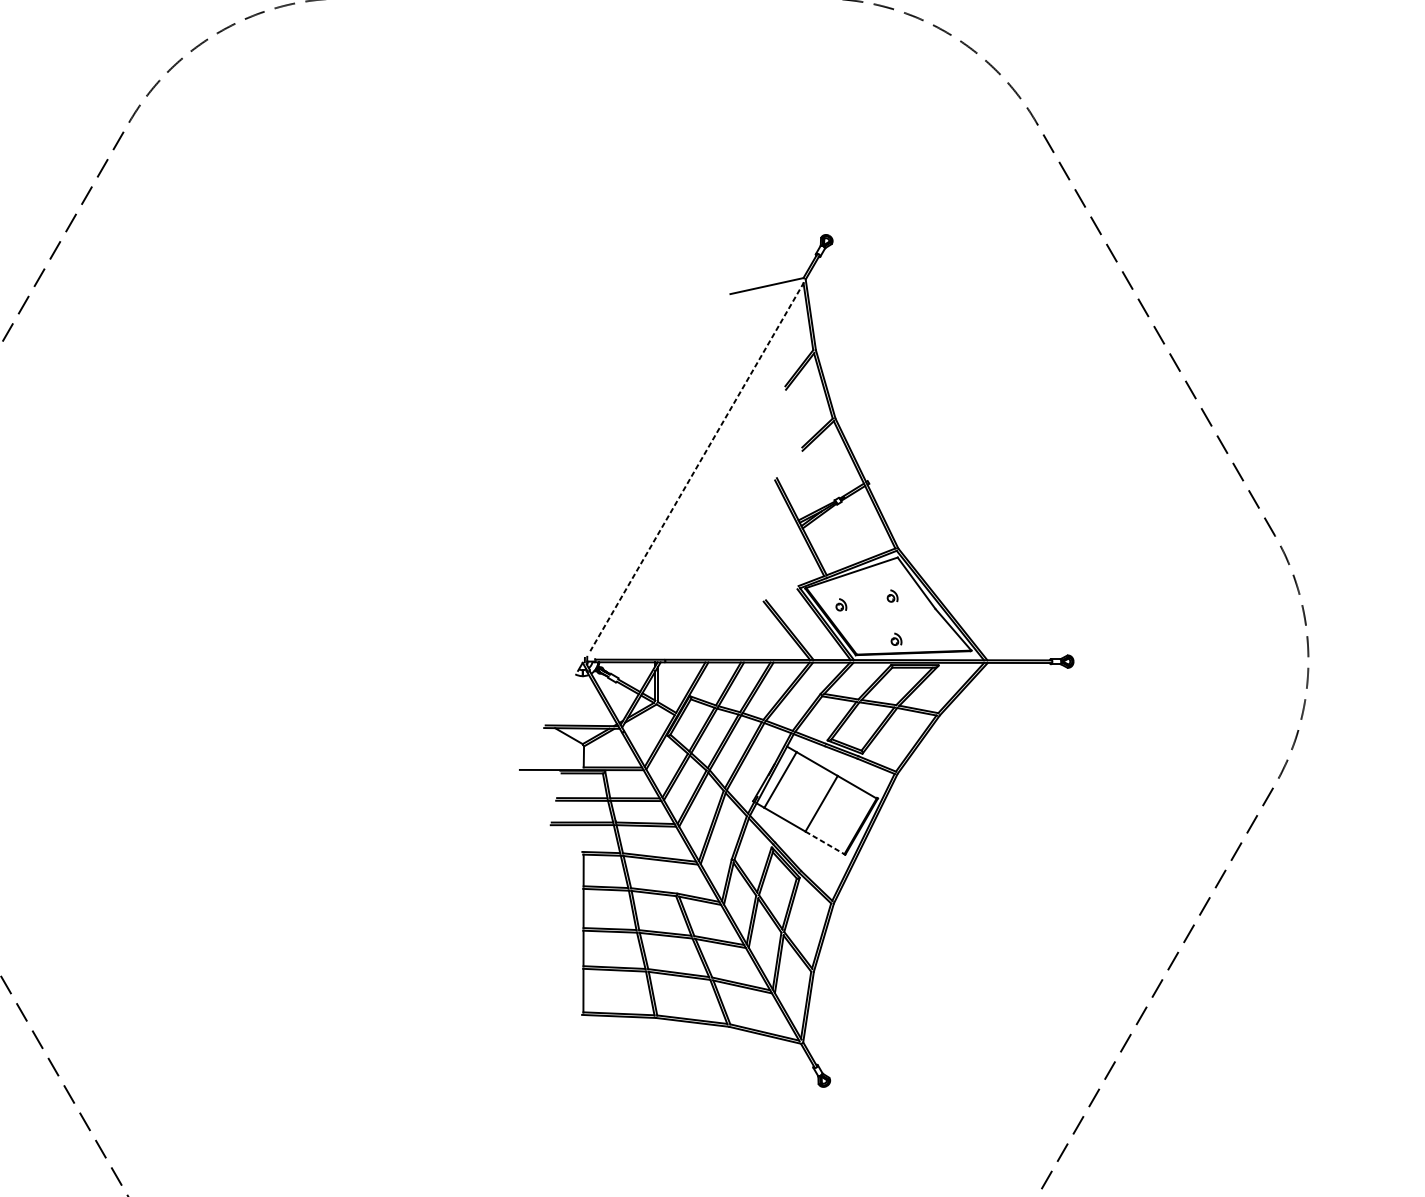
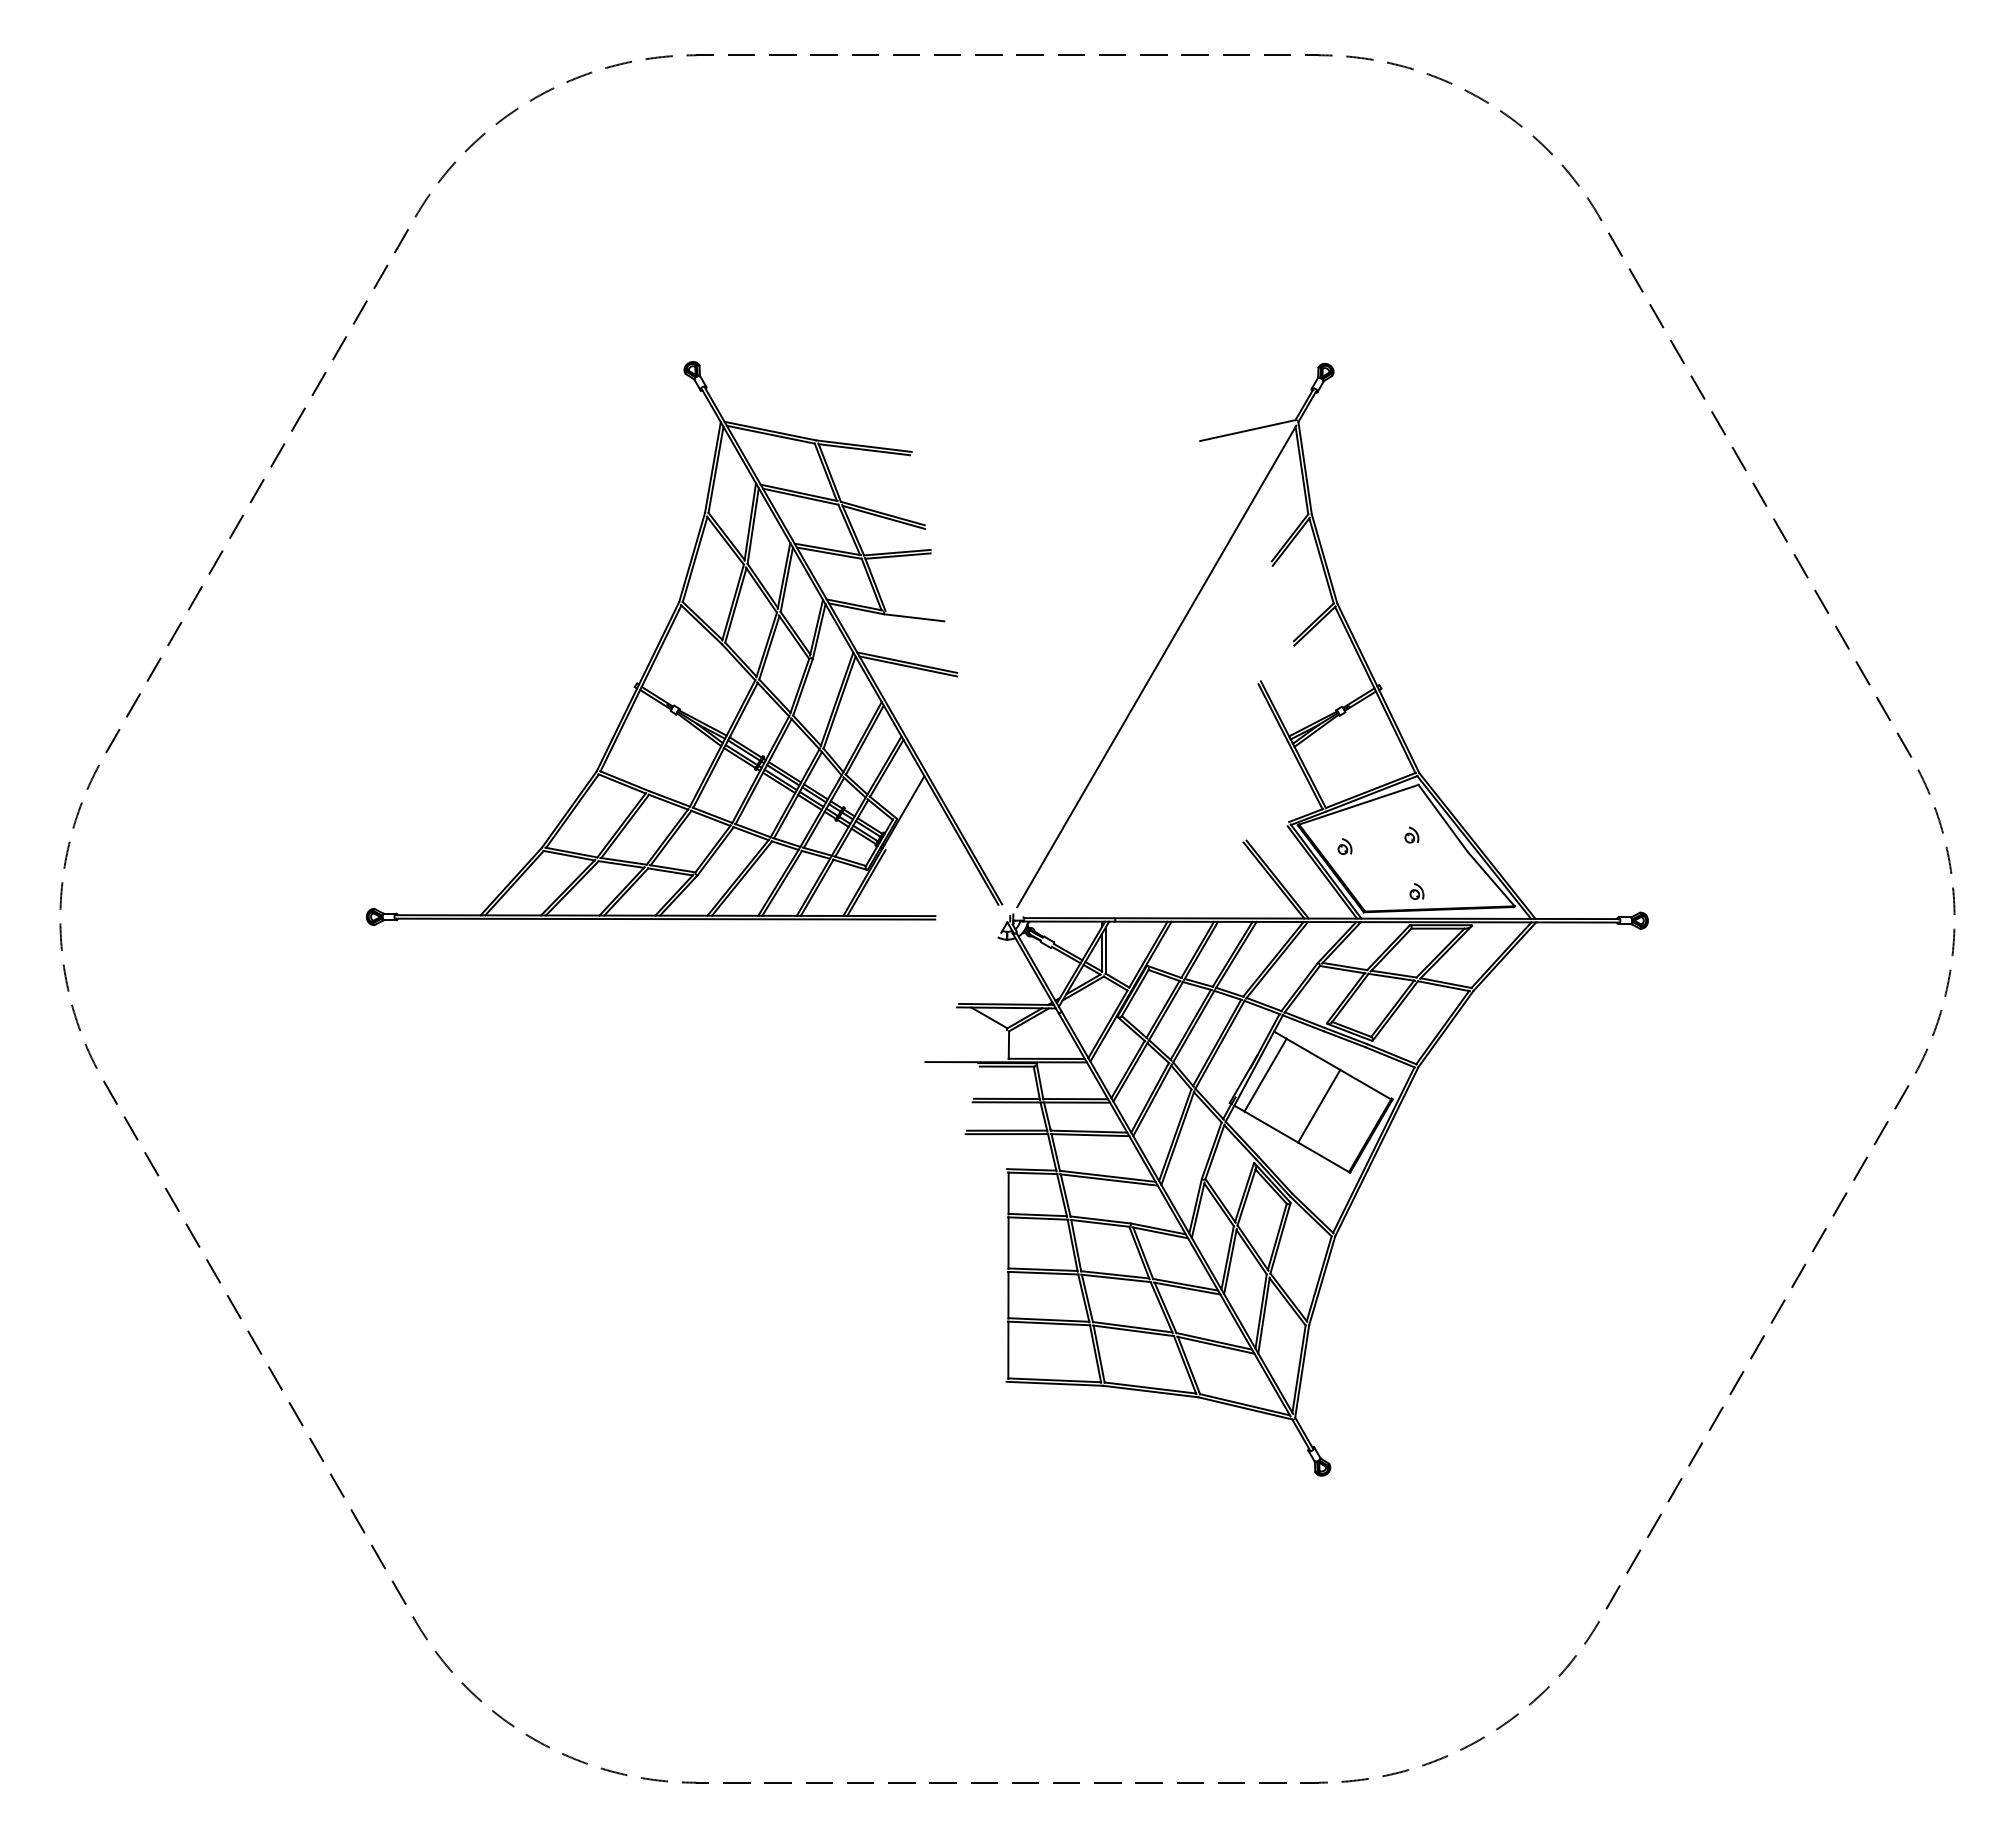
part: (335, 449) -> (684, 643), added
line: (696, 466) -> (1156, 666), dashed -> solid
line: (825, 843) -> (1324, 1157), dashed -> solid

